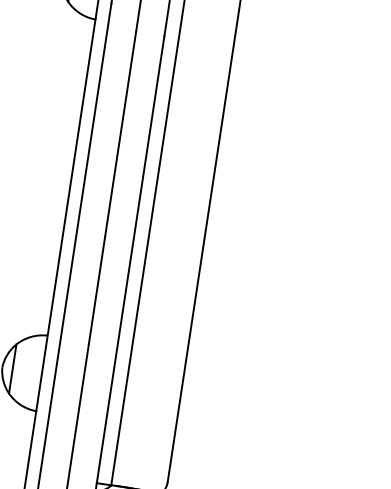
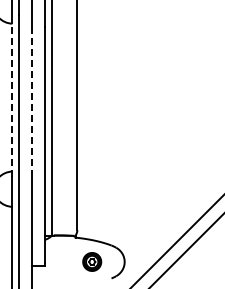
line: (71, 183) -> (12, 100), solid -> dashed
line: (111, 187) -> (31, 99), solid -> dashed

